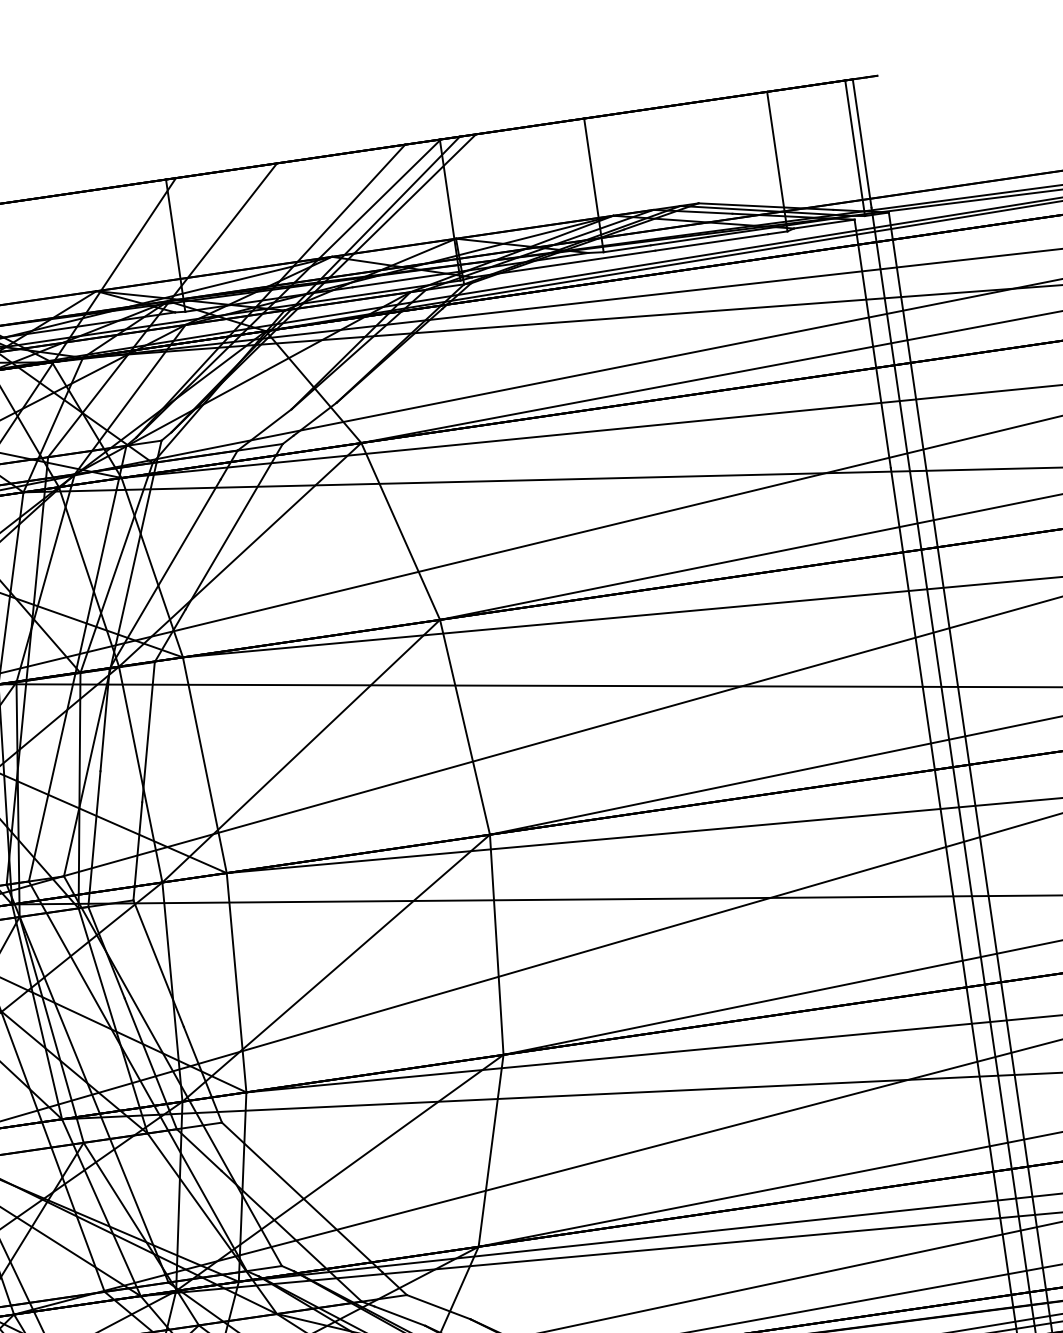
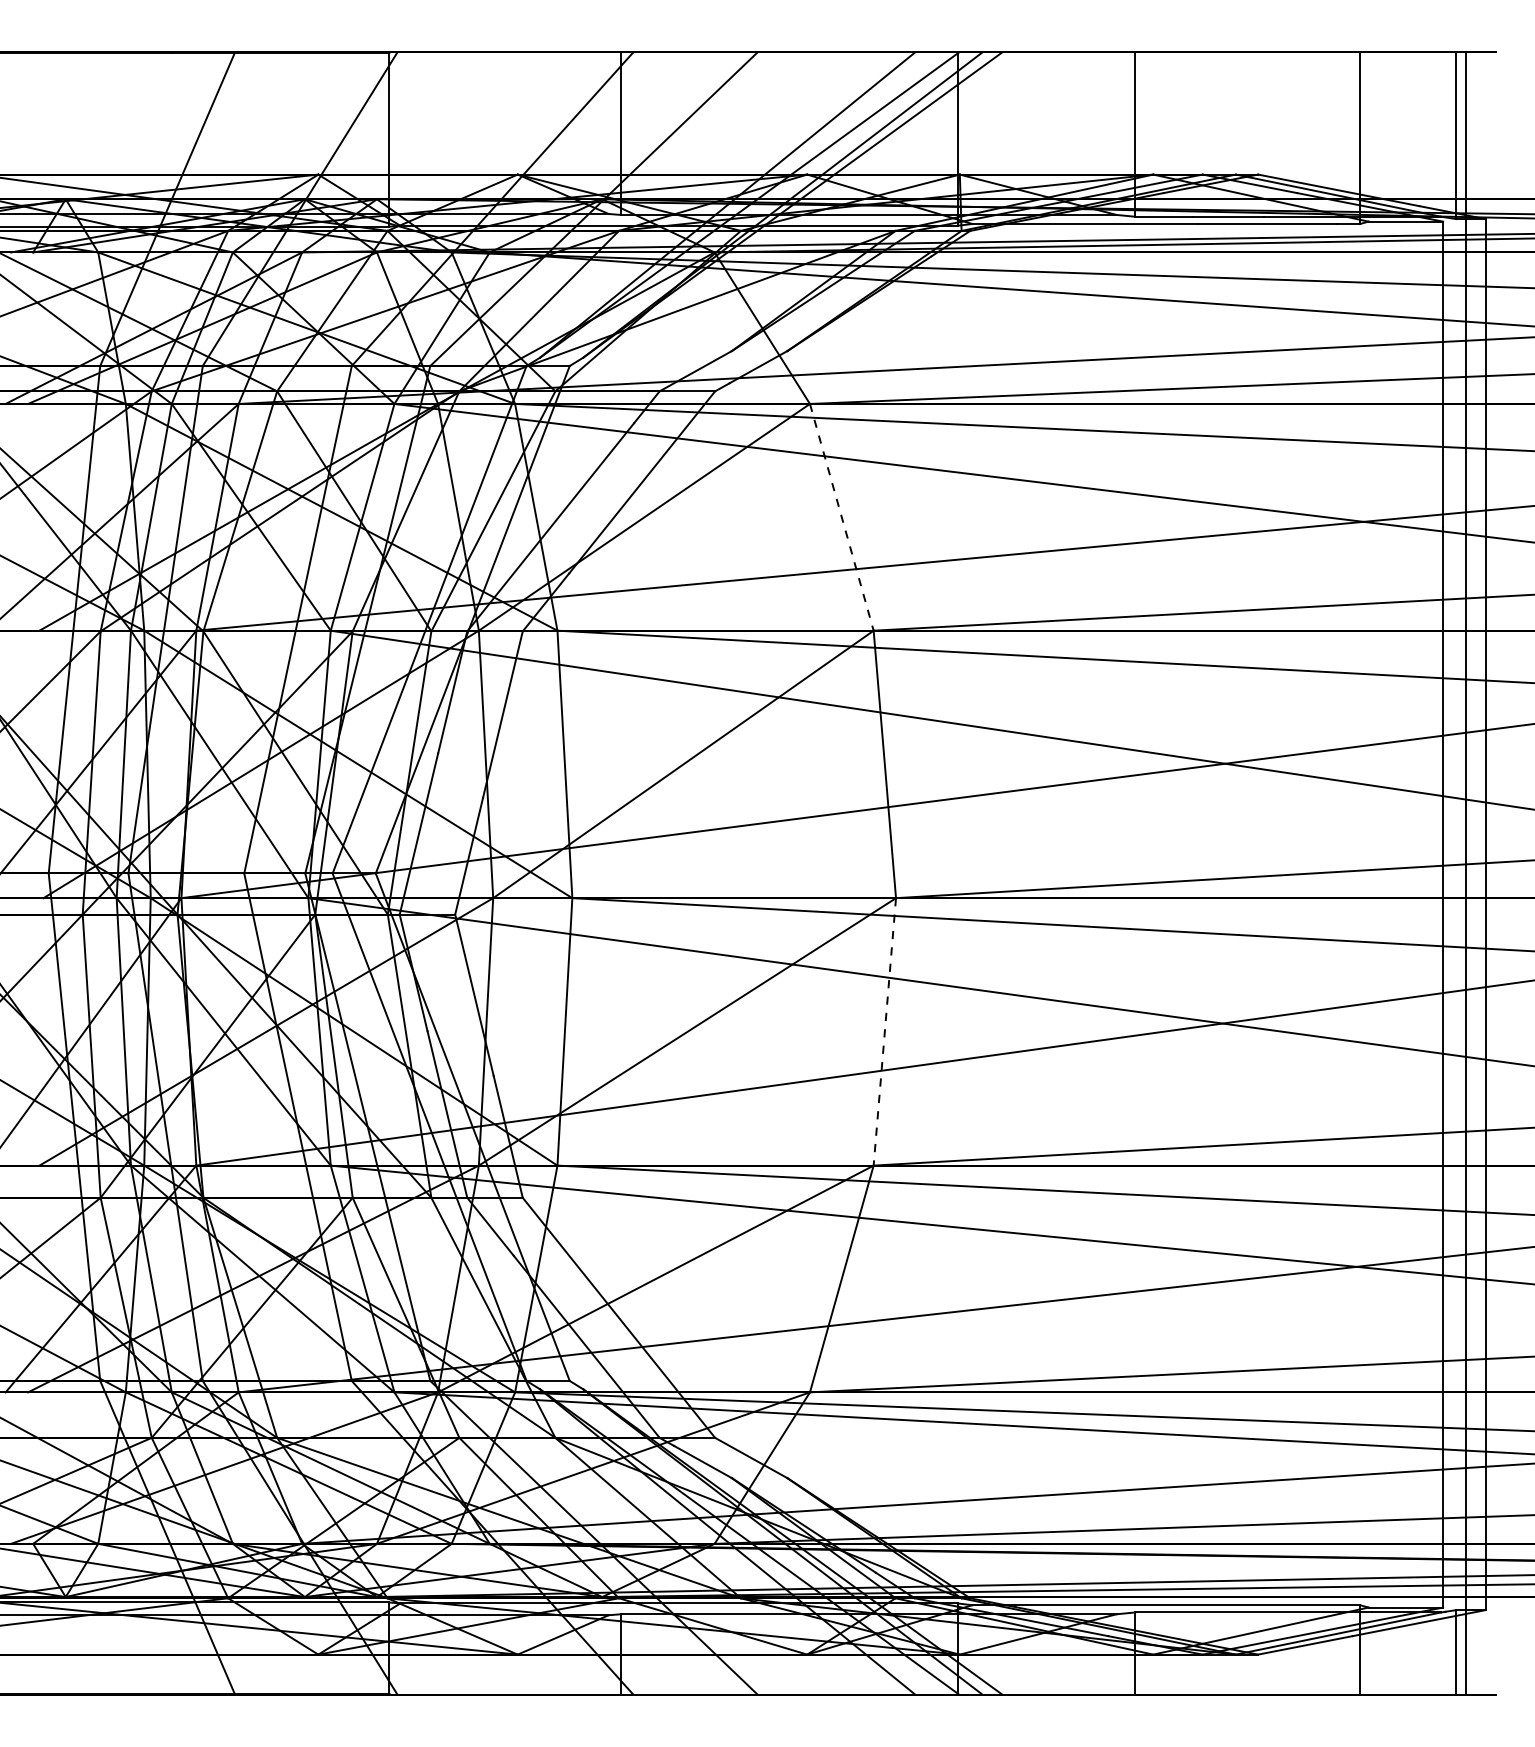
line: (400, 531) -> (841, 517), solid -> dashed
line: (496, 945) -> (884, 1032), solid -> dashed

